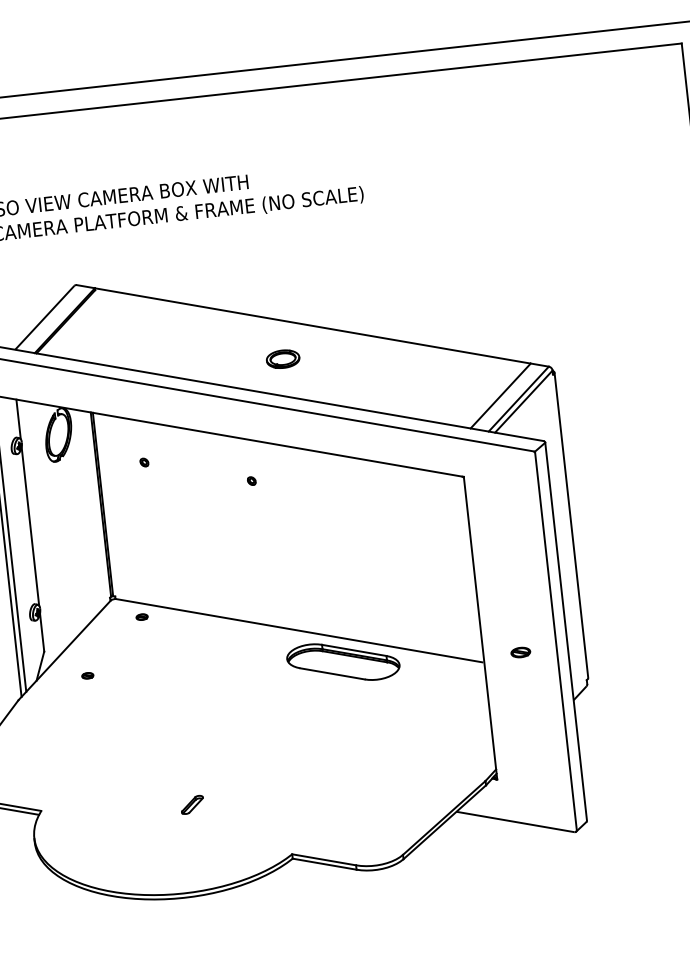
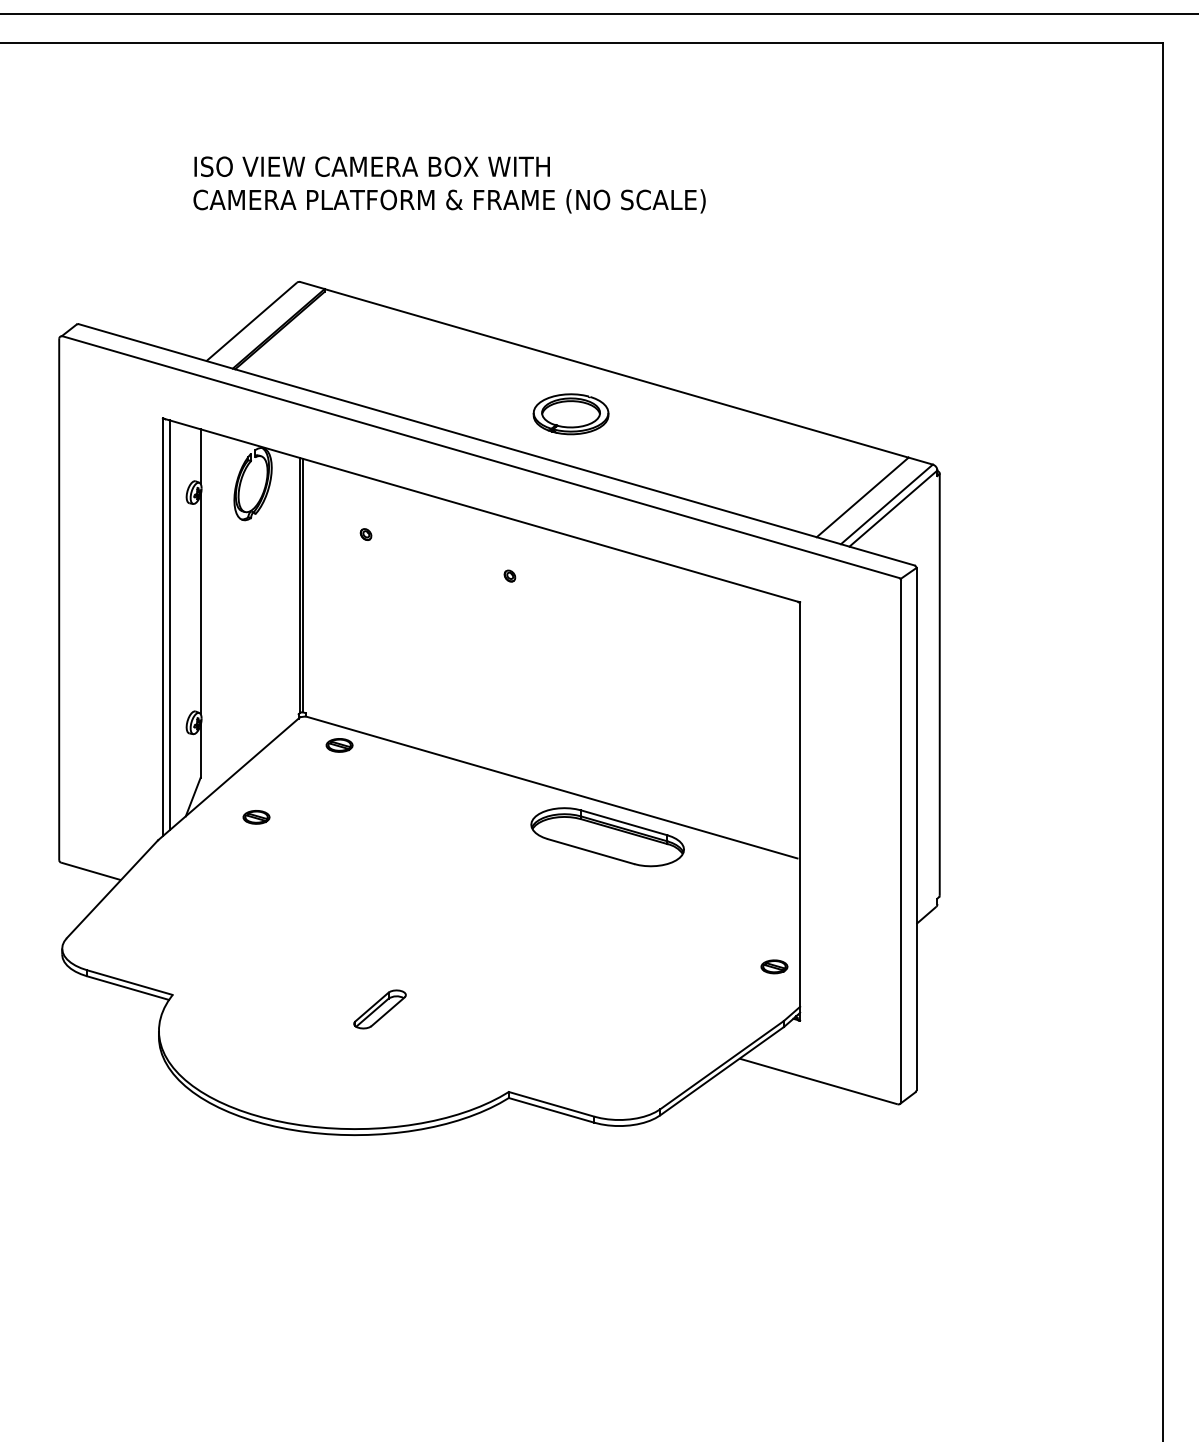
part: (282, 359) -> (570, 414), size x1.67
part: (142, 617) -> (339, 745), size x1.67
part: (520, 652) -> (774, 966), moved
part: (87, 675) -> (256, 817), size x1.67
part: (192, 804) -> (379, 1009), size x1.67

